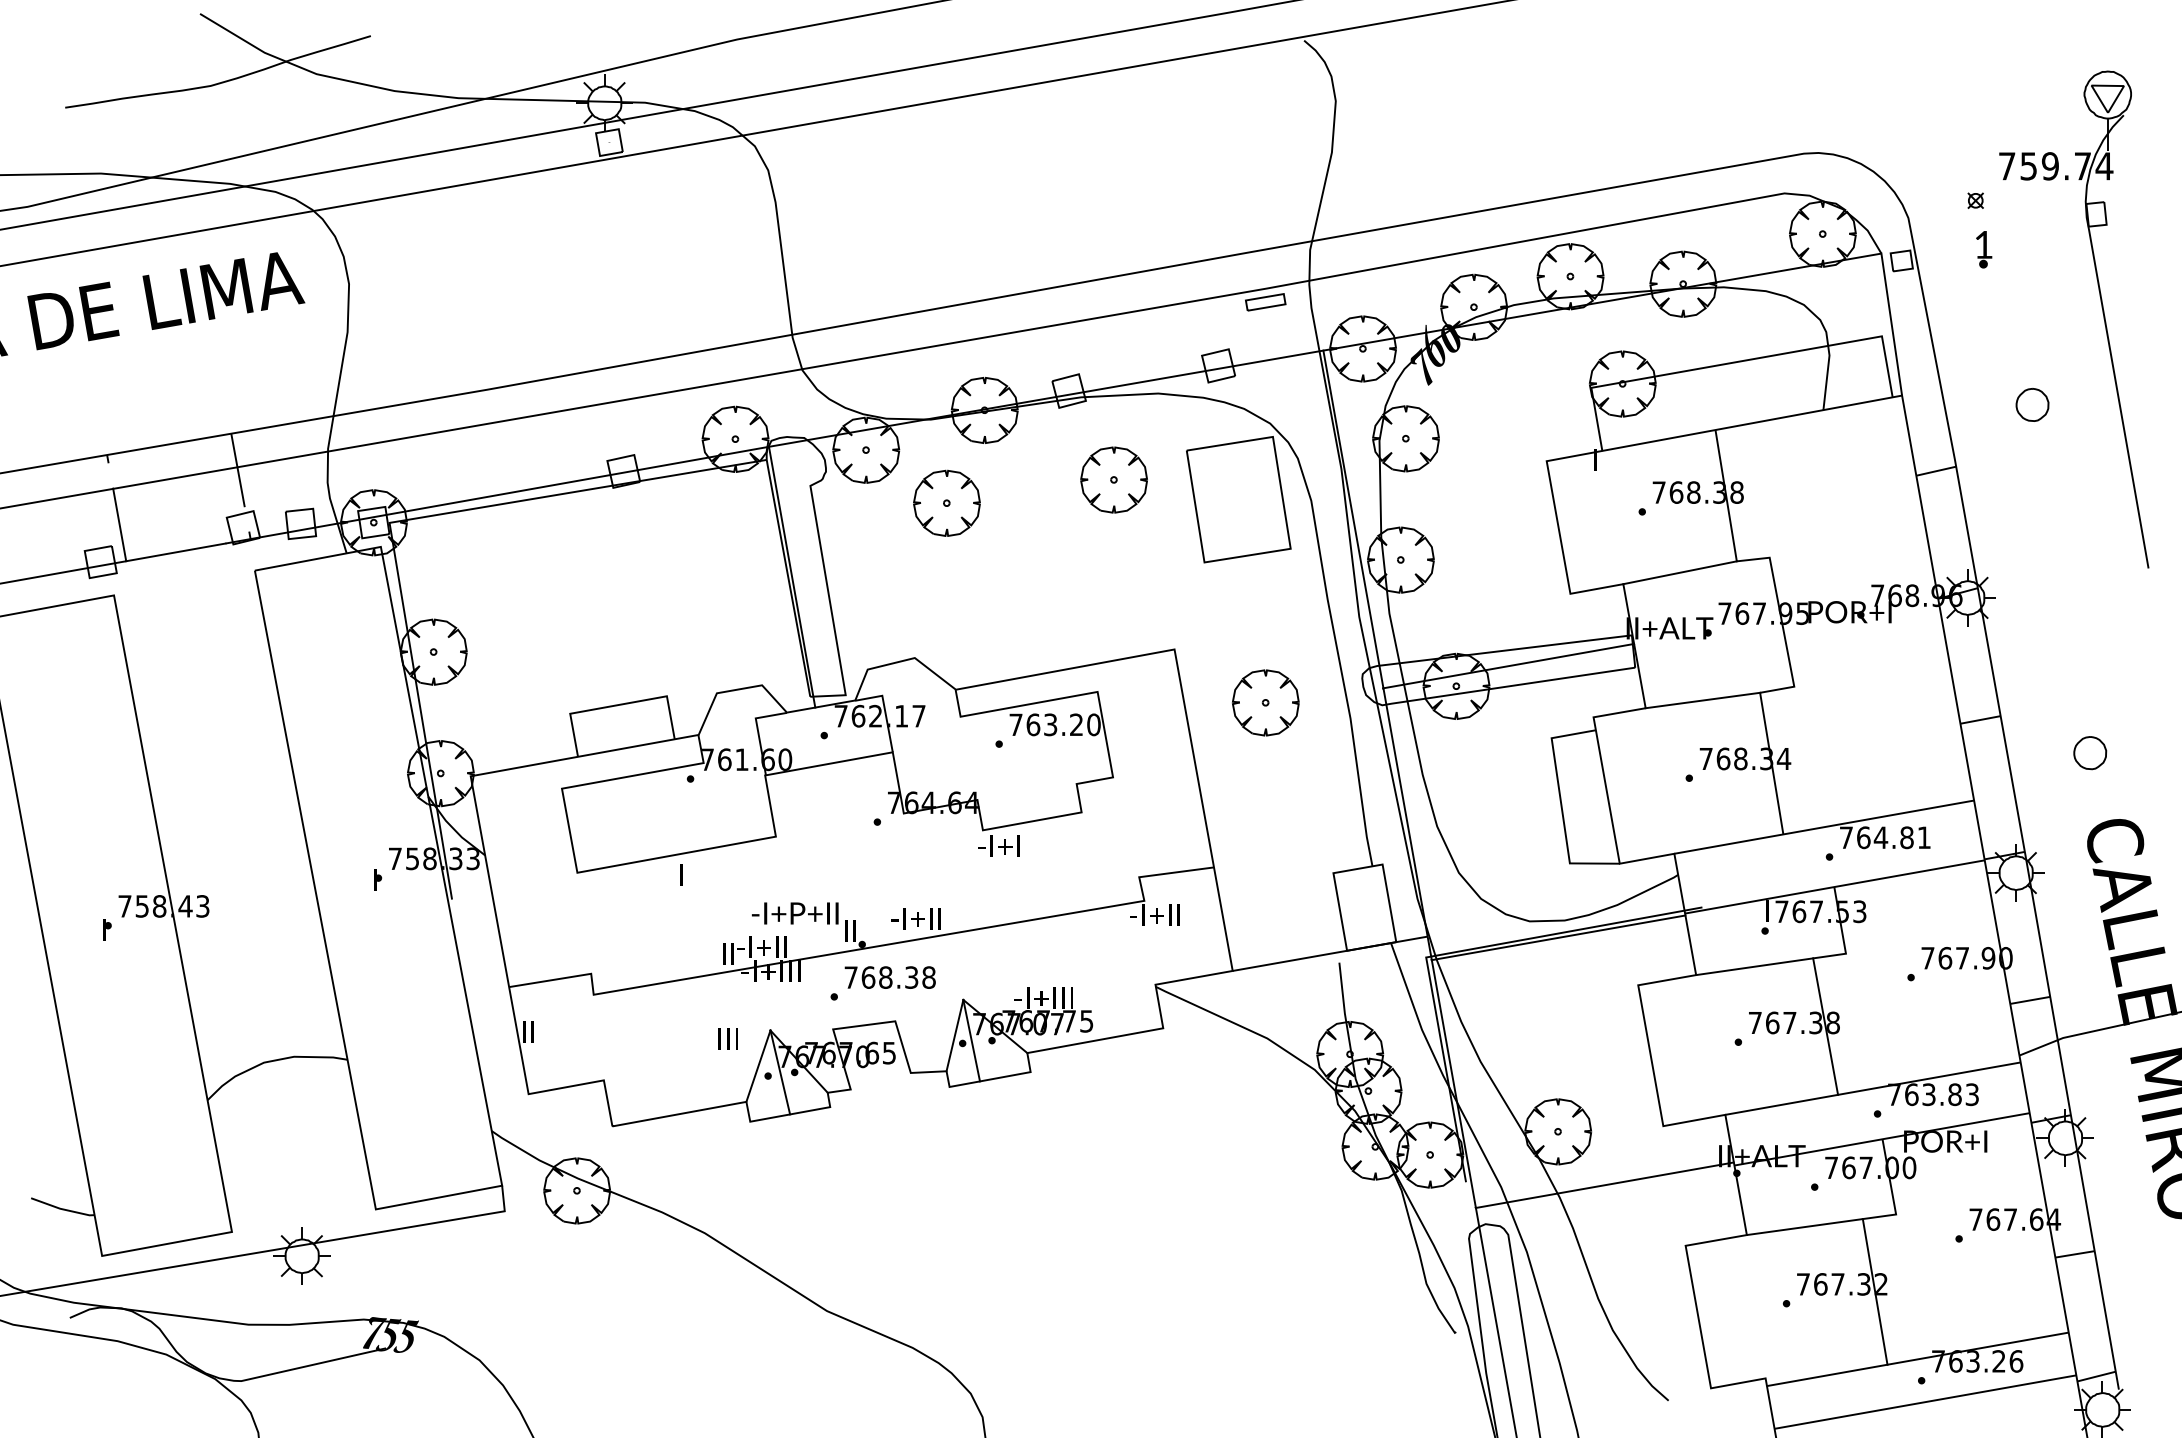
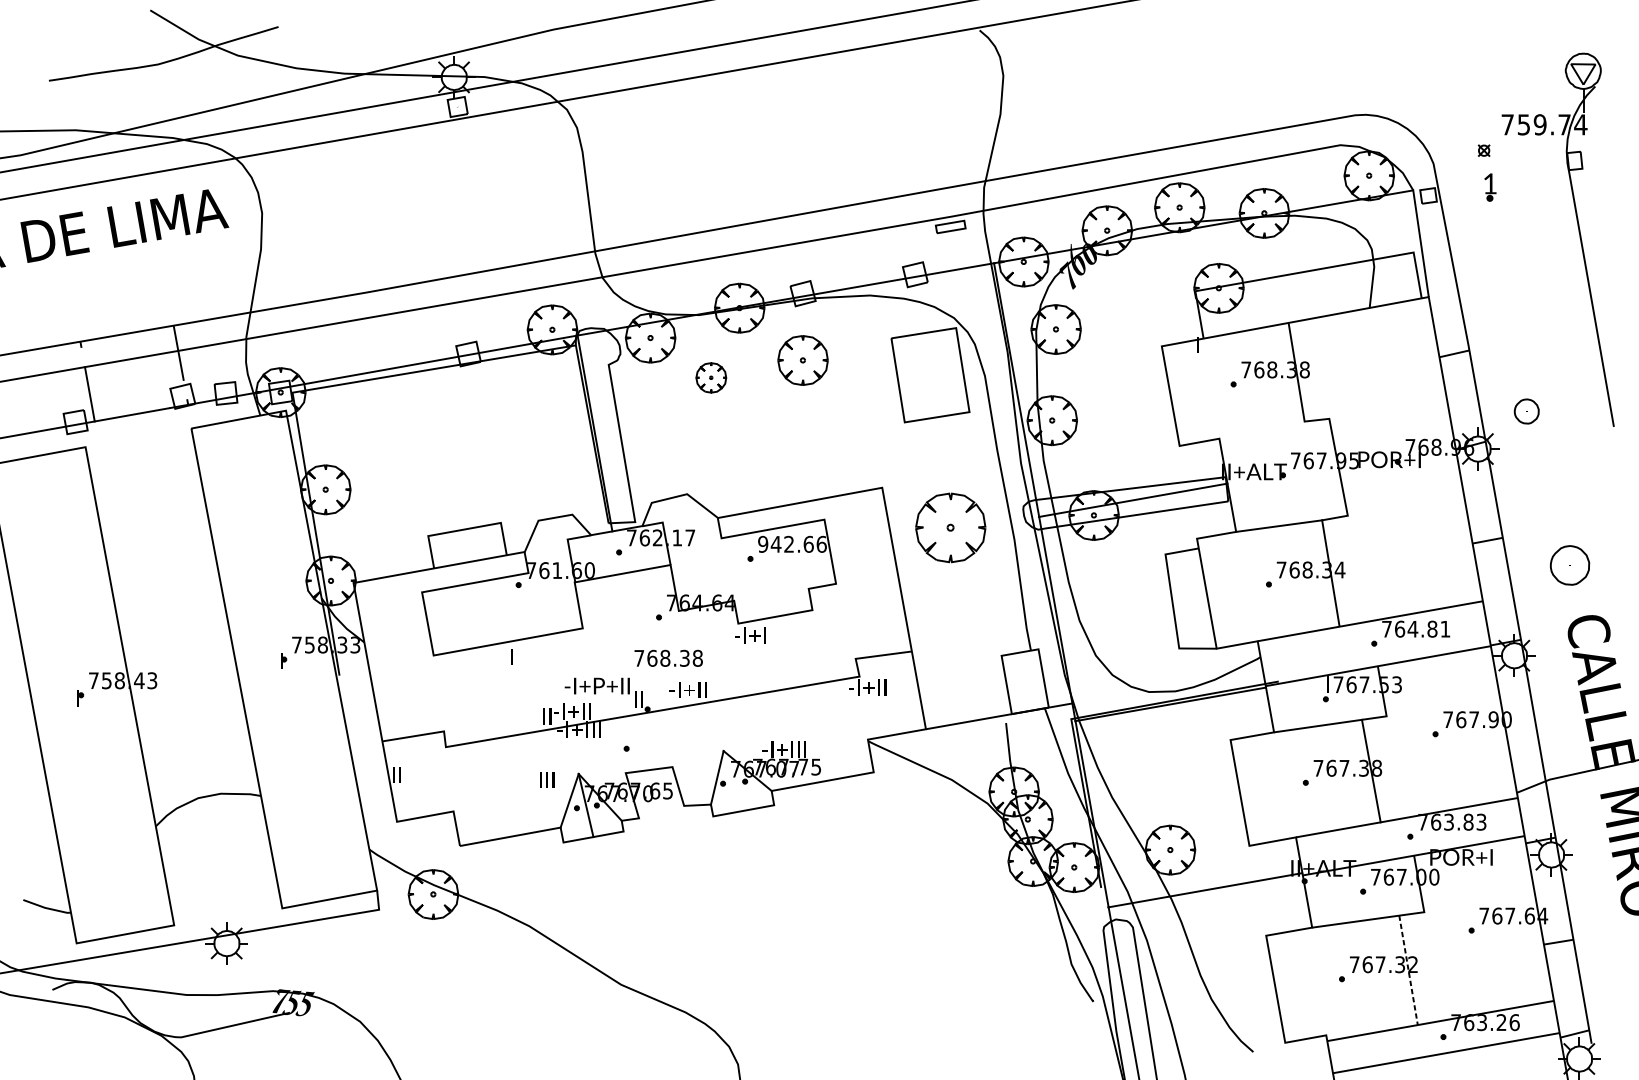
part: (2032, 404) -> (1526, 411), moved
part: (1113, 479) -> (802, 360), moved
part: (946, 502) -> (710, 377), size x0.6
line: (1679, 572) -> (1261, 429), removed
part: (1265, 702) -> (950, 527), size x1.4
text: (1054, 724) -> (792, 544), 763.20 -> 942.66
part: (2090, 753) -> (1570, 565), size x1.6
text: (889, 977) -> (668, 658), moved
line: (2030, 999) -> (1525, 750), removed
line: (971, 1040) -> (729, 781), removed
line: (1875, 1291) -> (1408, 970), solid -> dashed

